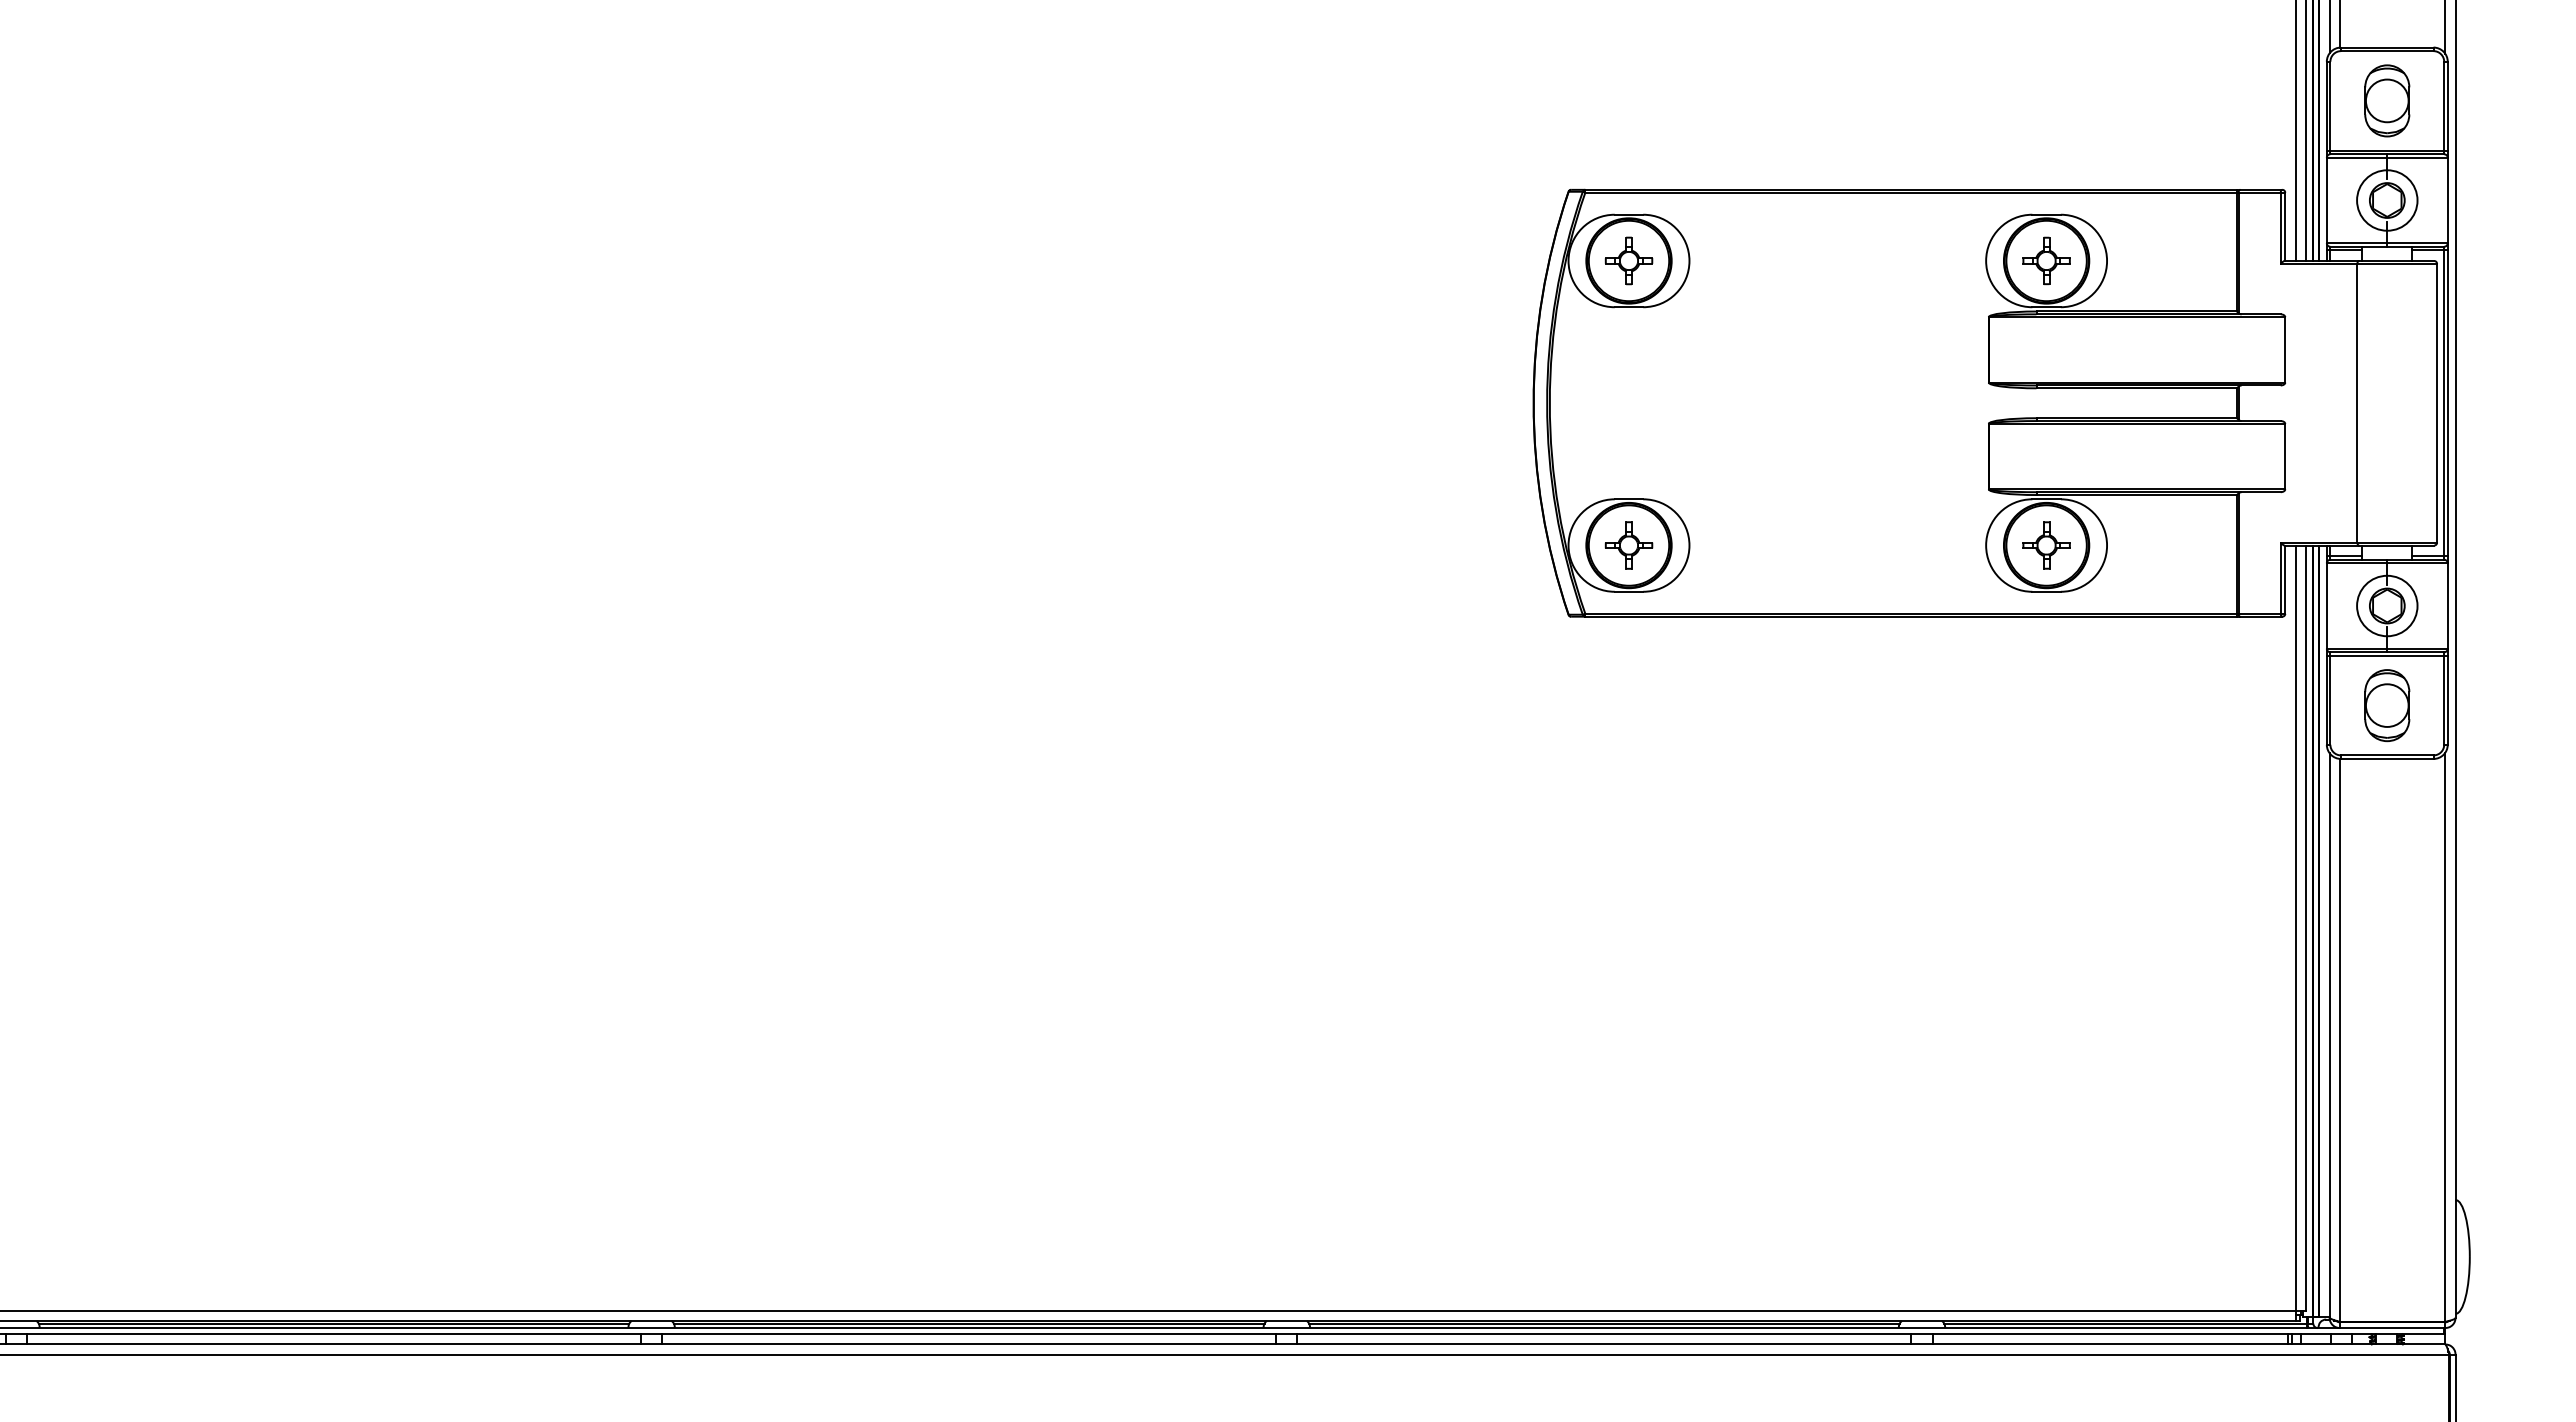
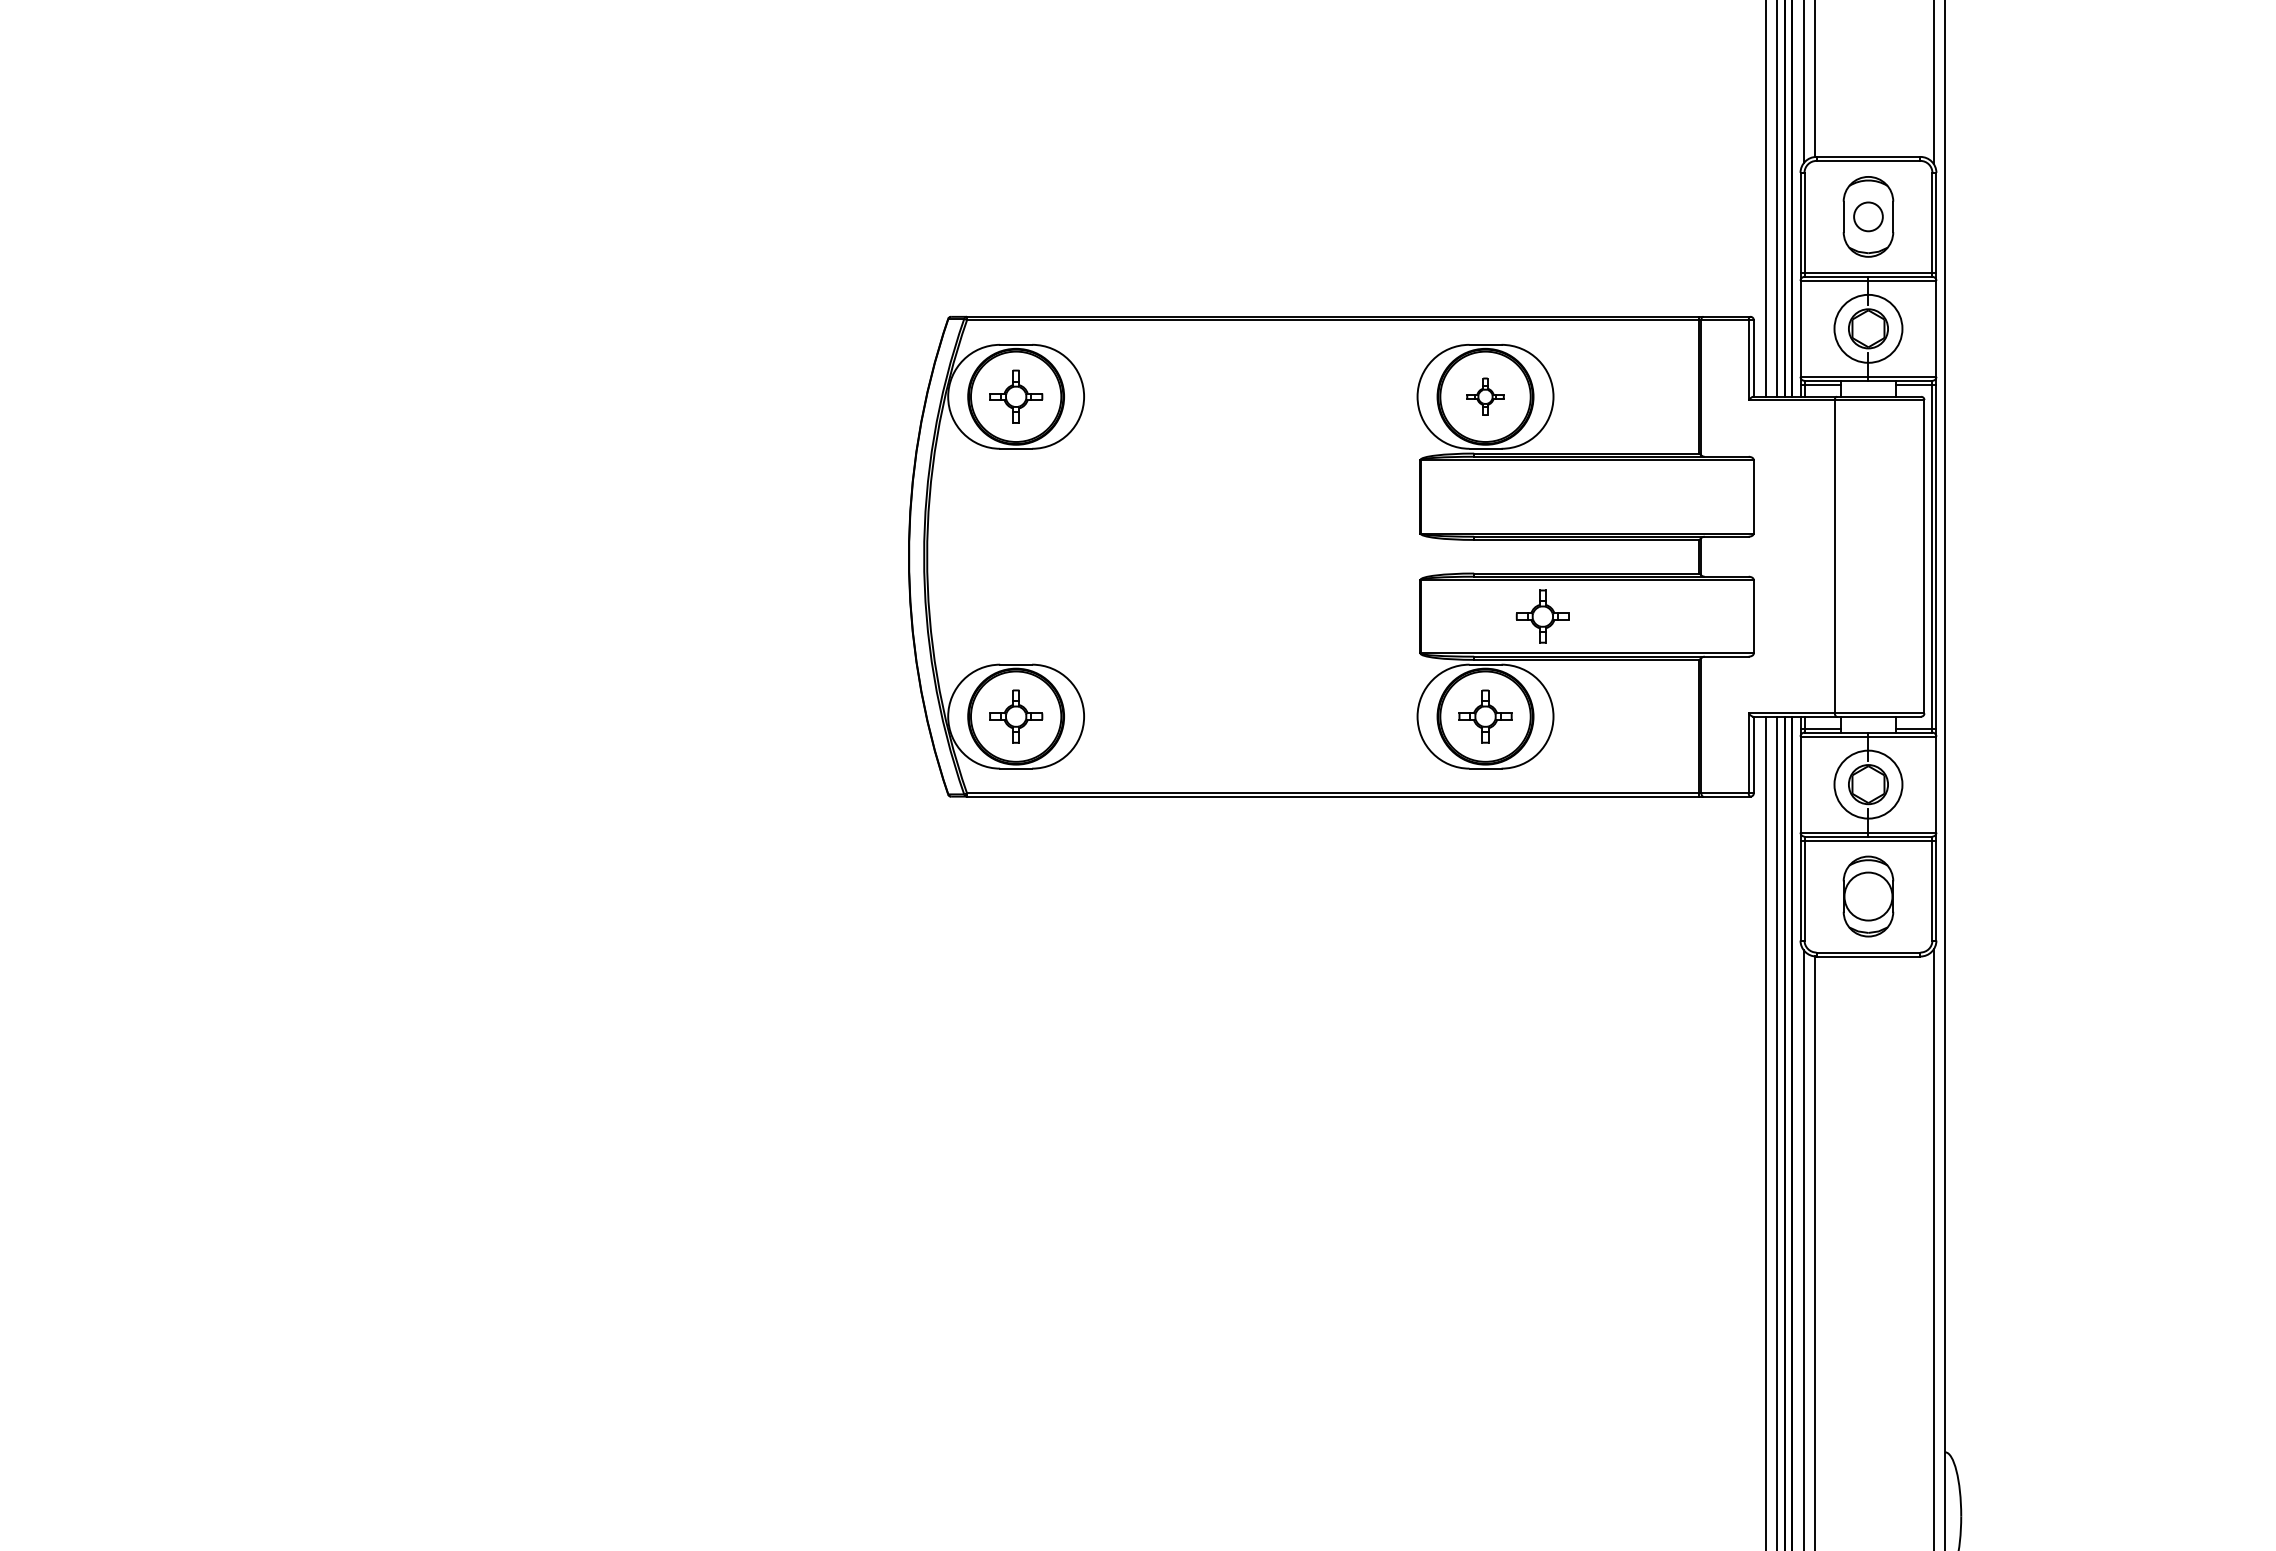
circle: (2386, 100) -> (1867, 216), size x0.6
part: (2046, 260) -> (1485, 396), size x0.7
part: (2097, 456) -> (1542, 616), added

